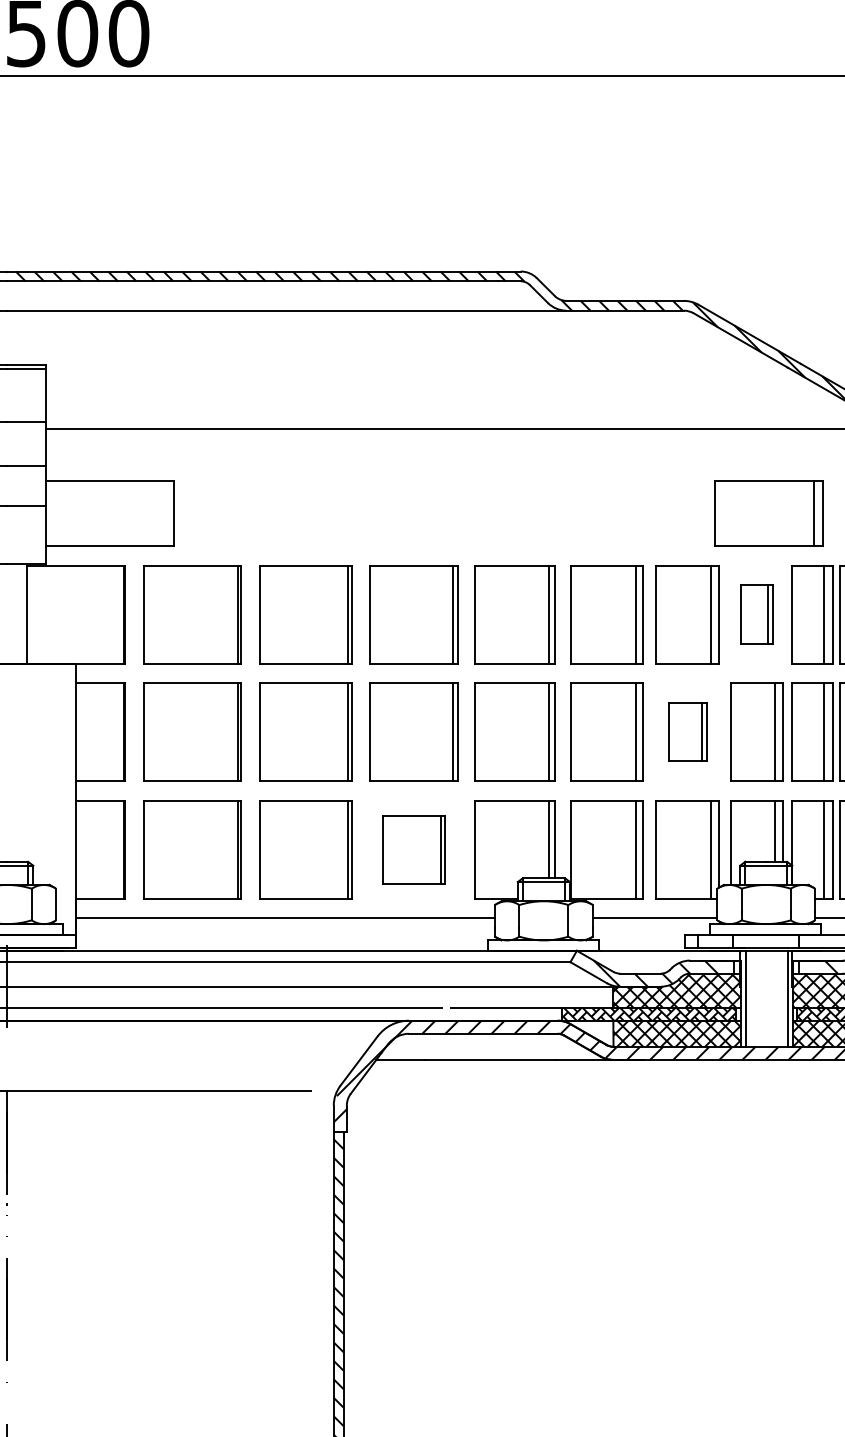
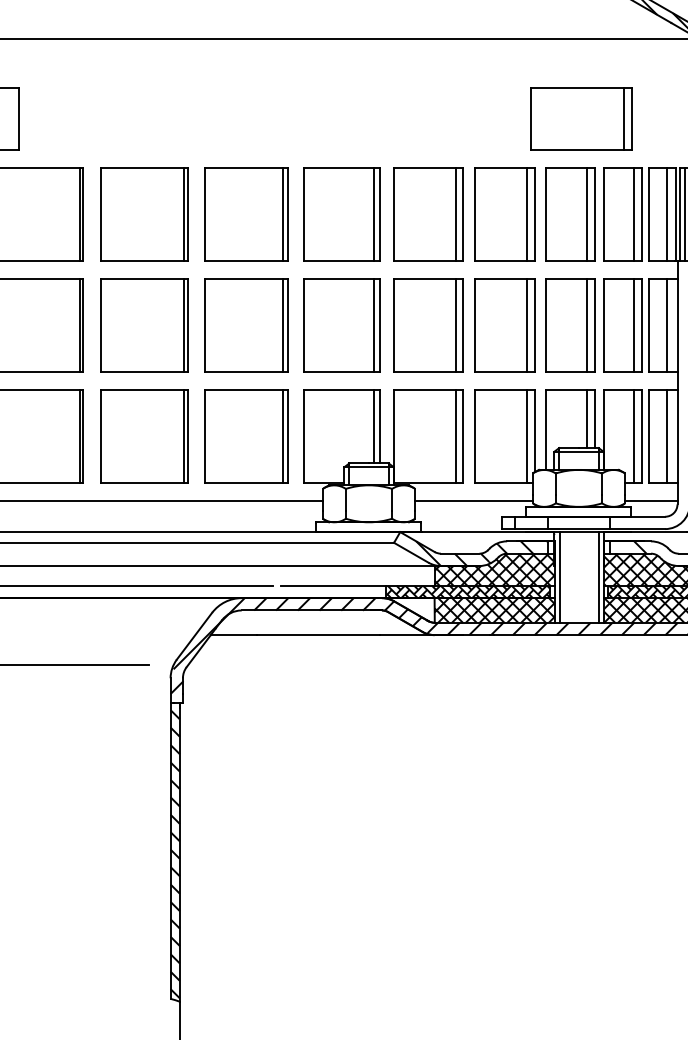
part: (756, 614) -> (569, 214), size x1.67
part: (687, 731) -> (504, 325), size x1.67
part: (413, 849) -> (245, 436), size x1.43

